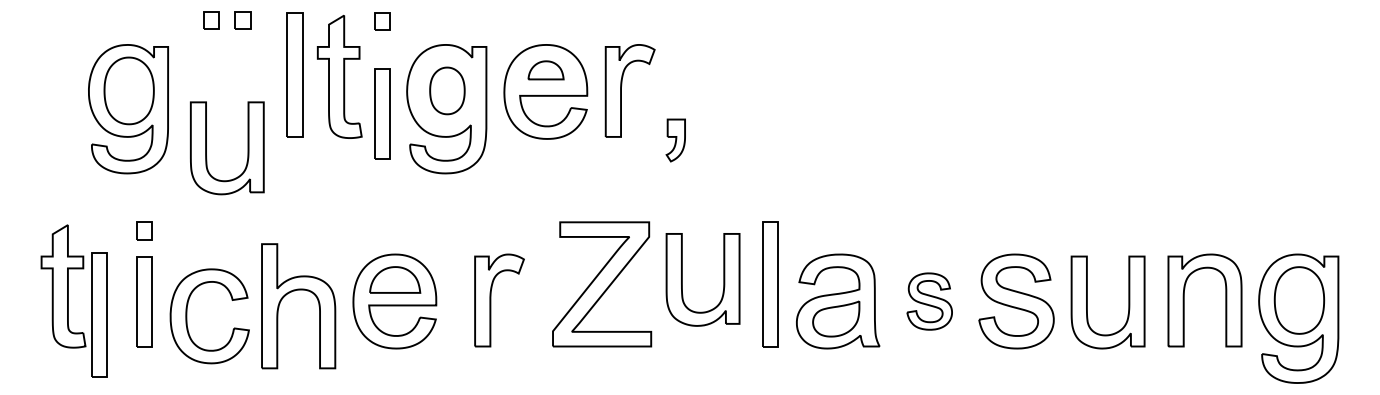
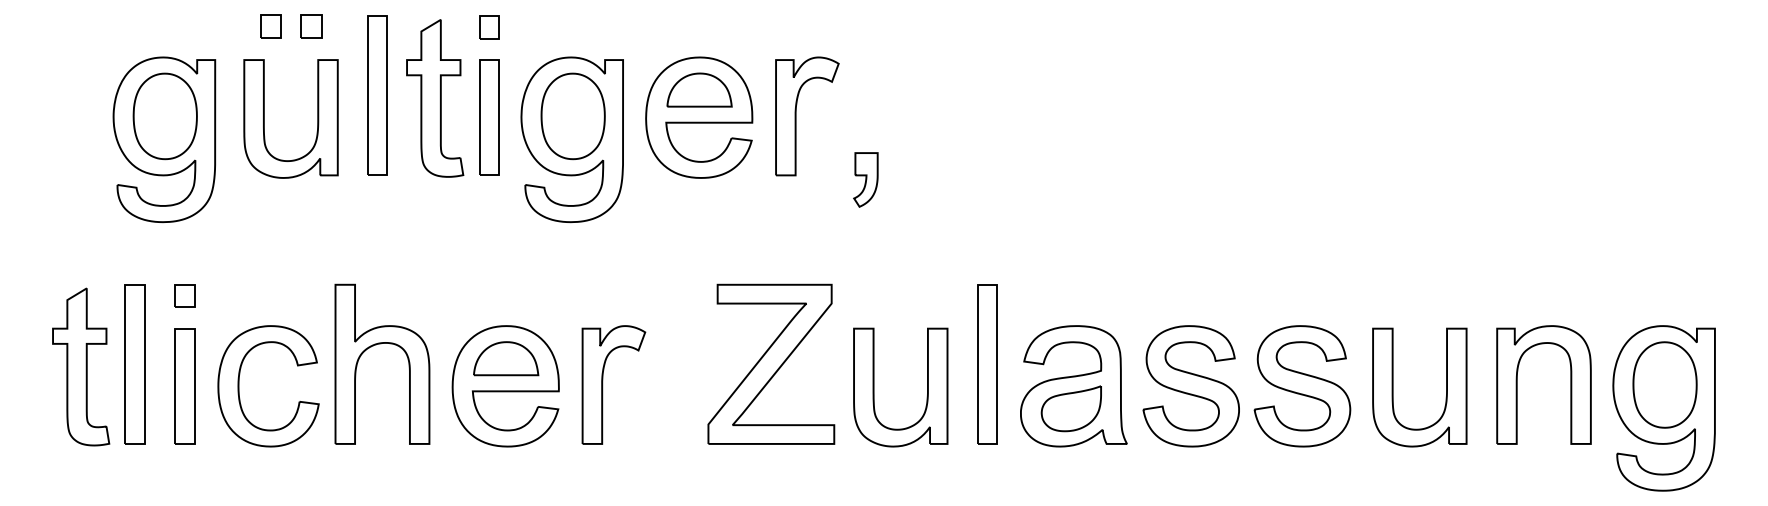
part: (546, 69) -> (699, 89), size x1.43
part: (446, 90) -> (572, 116), size x1.43
part: (382, 113) -> (489, 117), moved
part: (206, 147) -> (264, 118), moved
part: (682, 279) -> (874, 387), moved
part: (293, 291) -> (376, 345), moved
part: (491, 300) -> (603, 384), moved
part: (929, 301) -> (1190, 386), size x1.67
part: (98, 314) -> (134, 364), moved
part: (187, 316) -> (239, 386), moved

